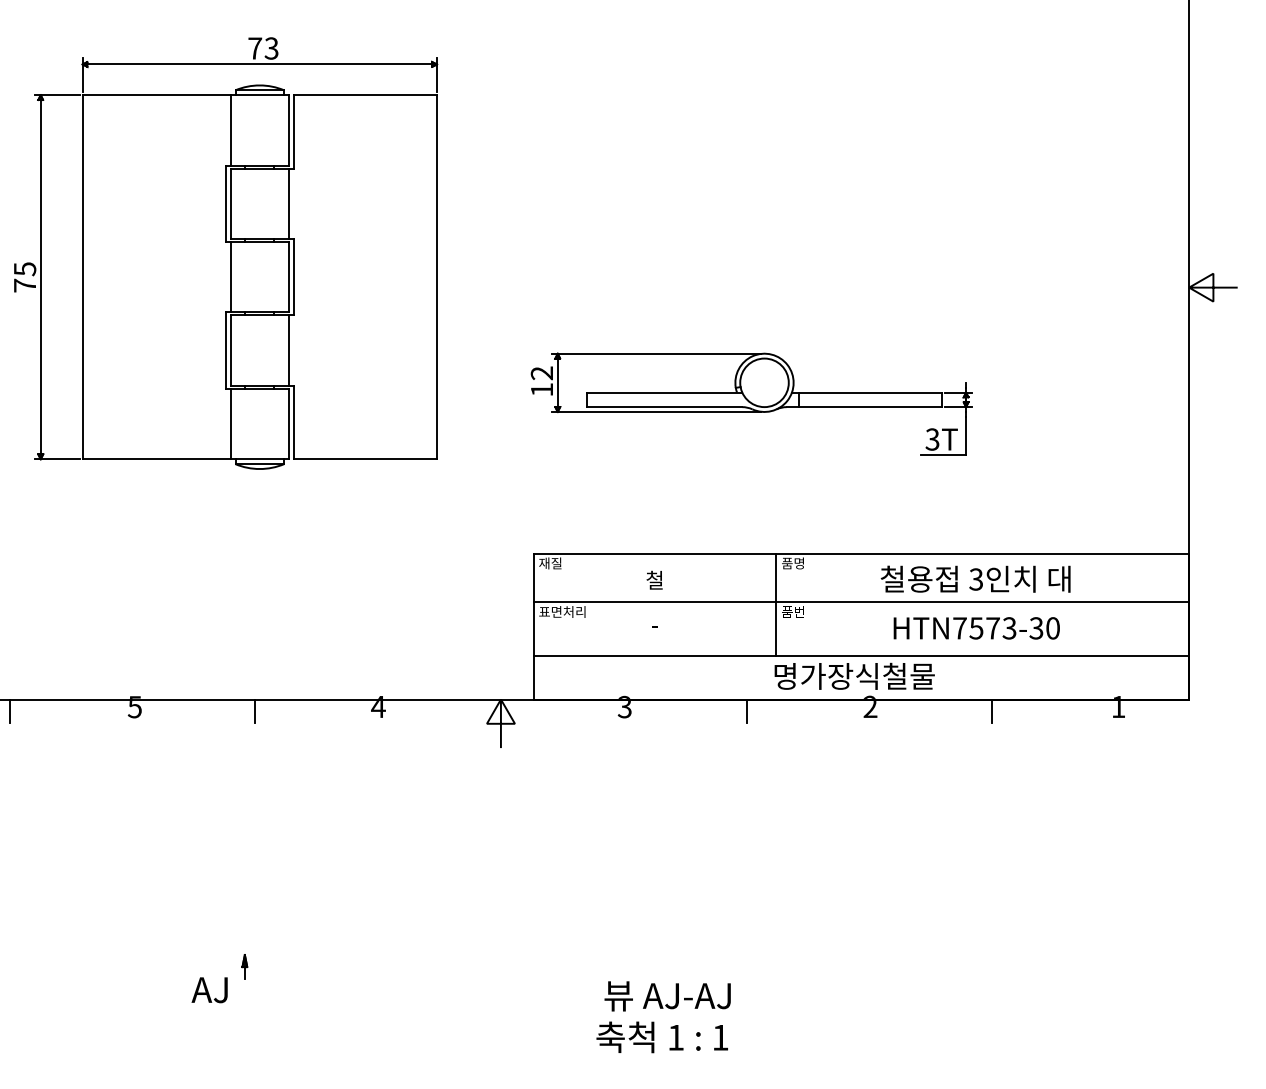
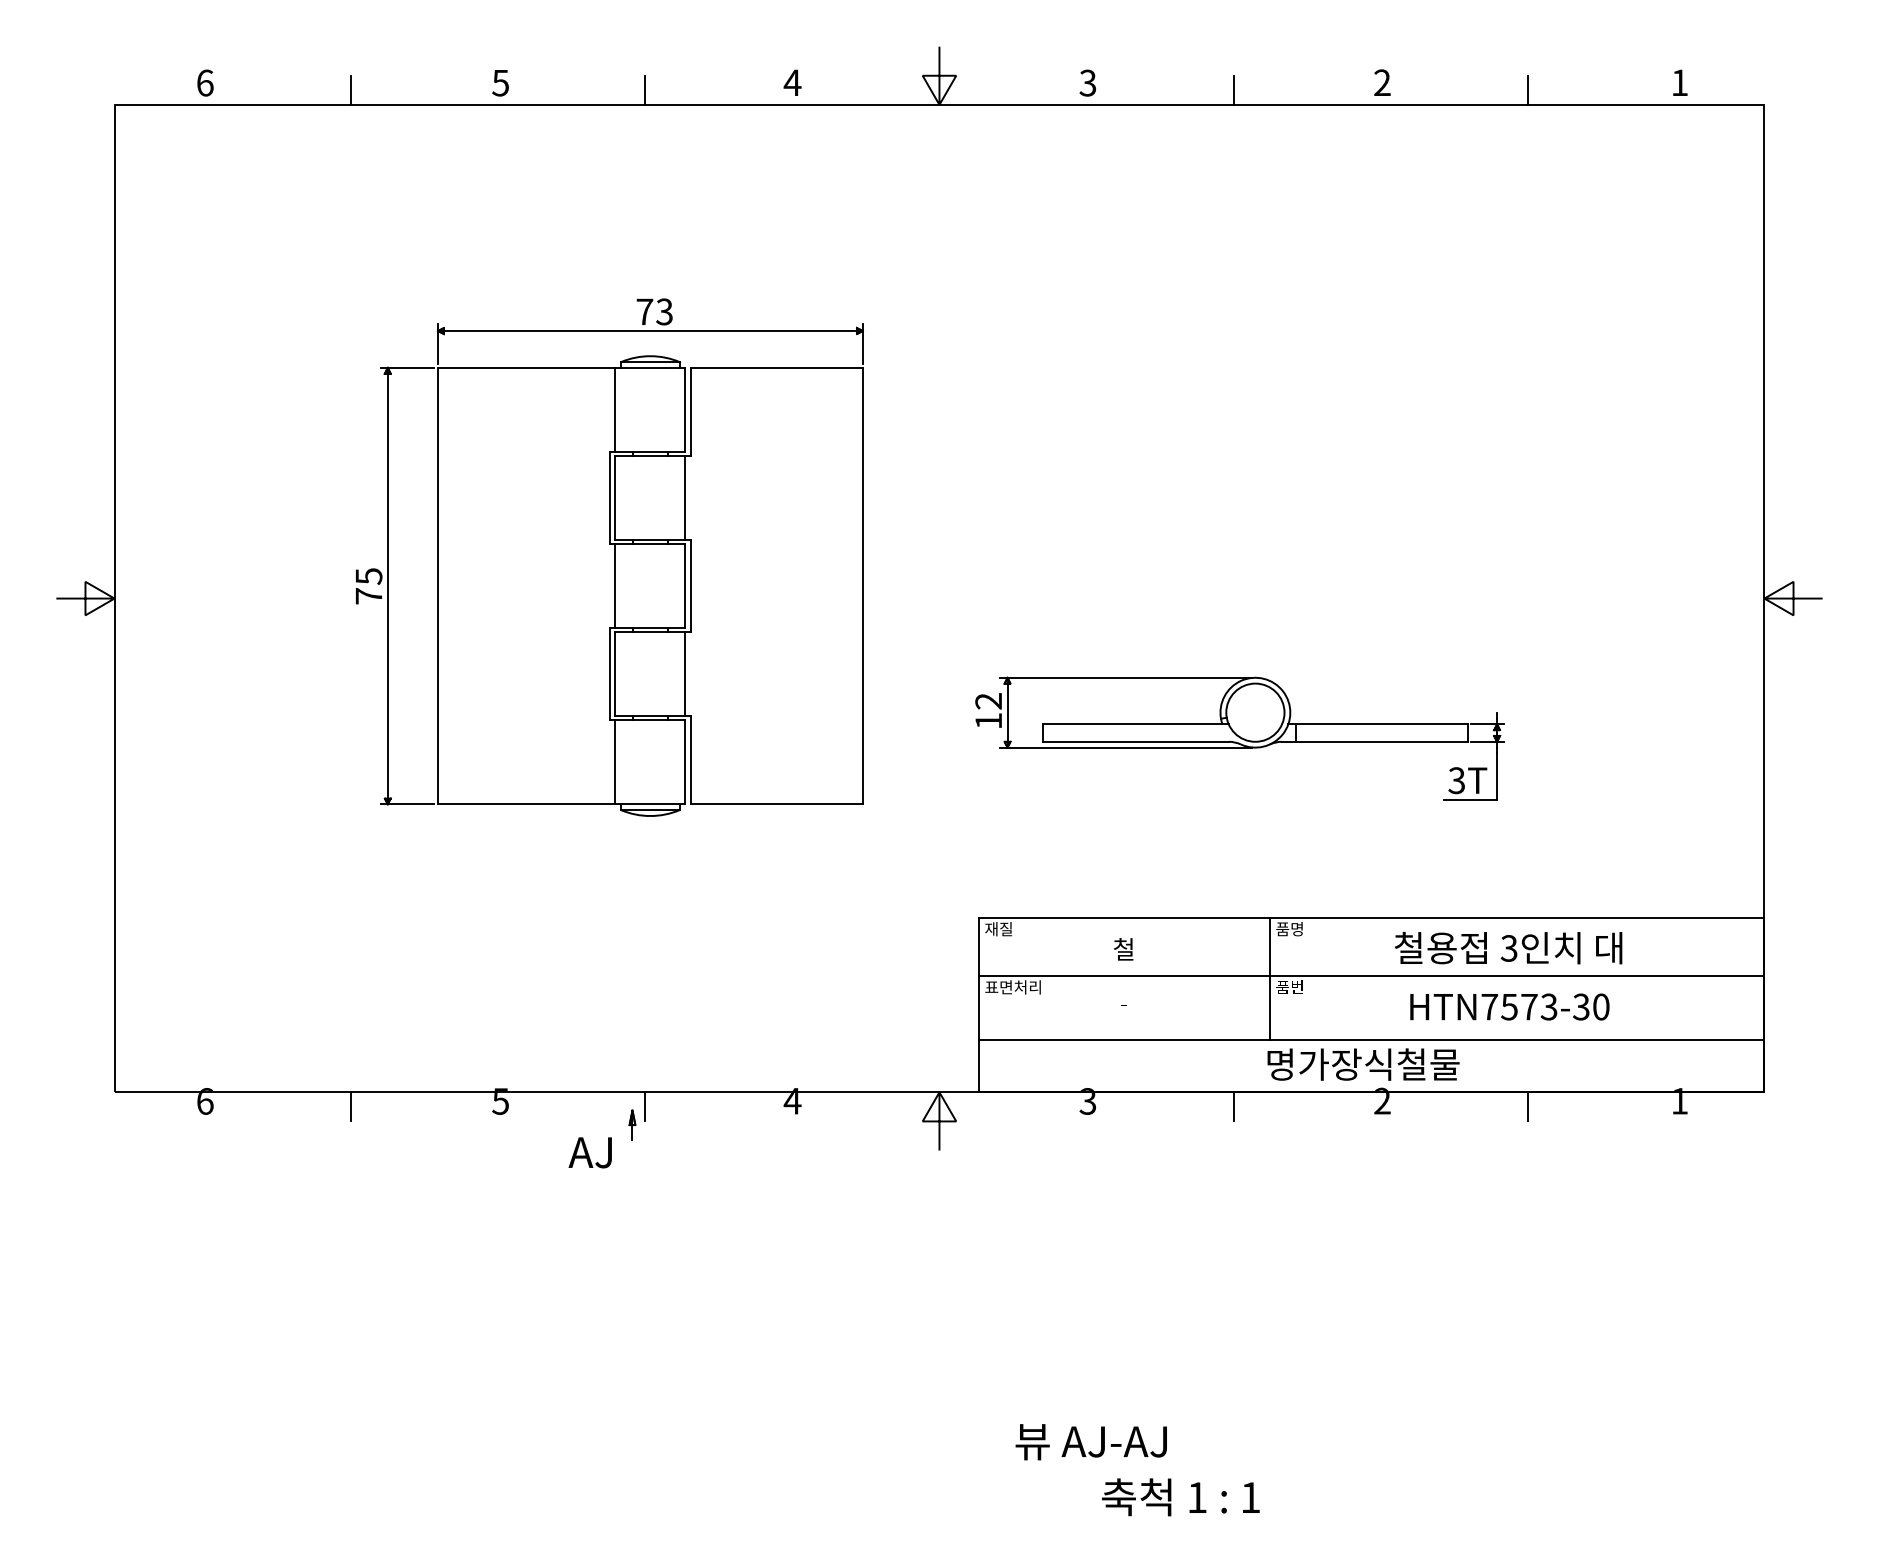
part: (219, 978) -> (602, 1138), moved
text: (666, 996) -> (1090, 1442), moved
text: (661, 1037) -> (1180, 1497), moved

